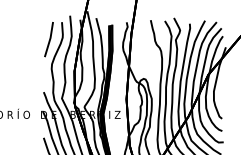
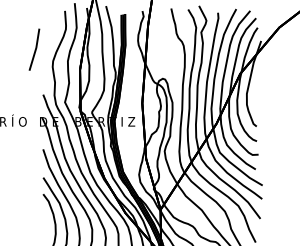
line: (49, 39) -> (34, 49), moved

